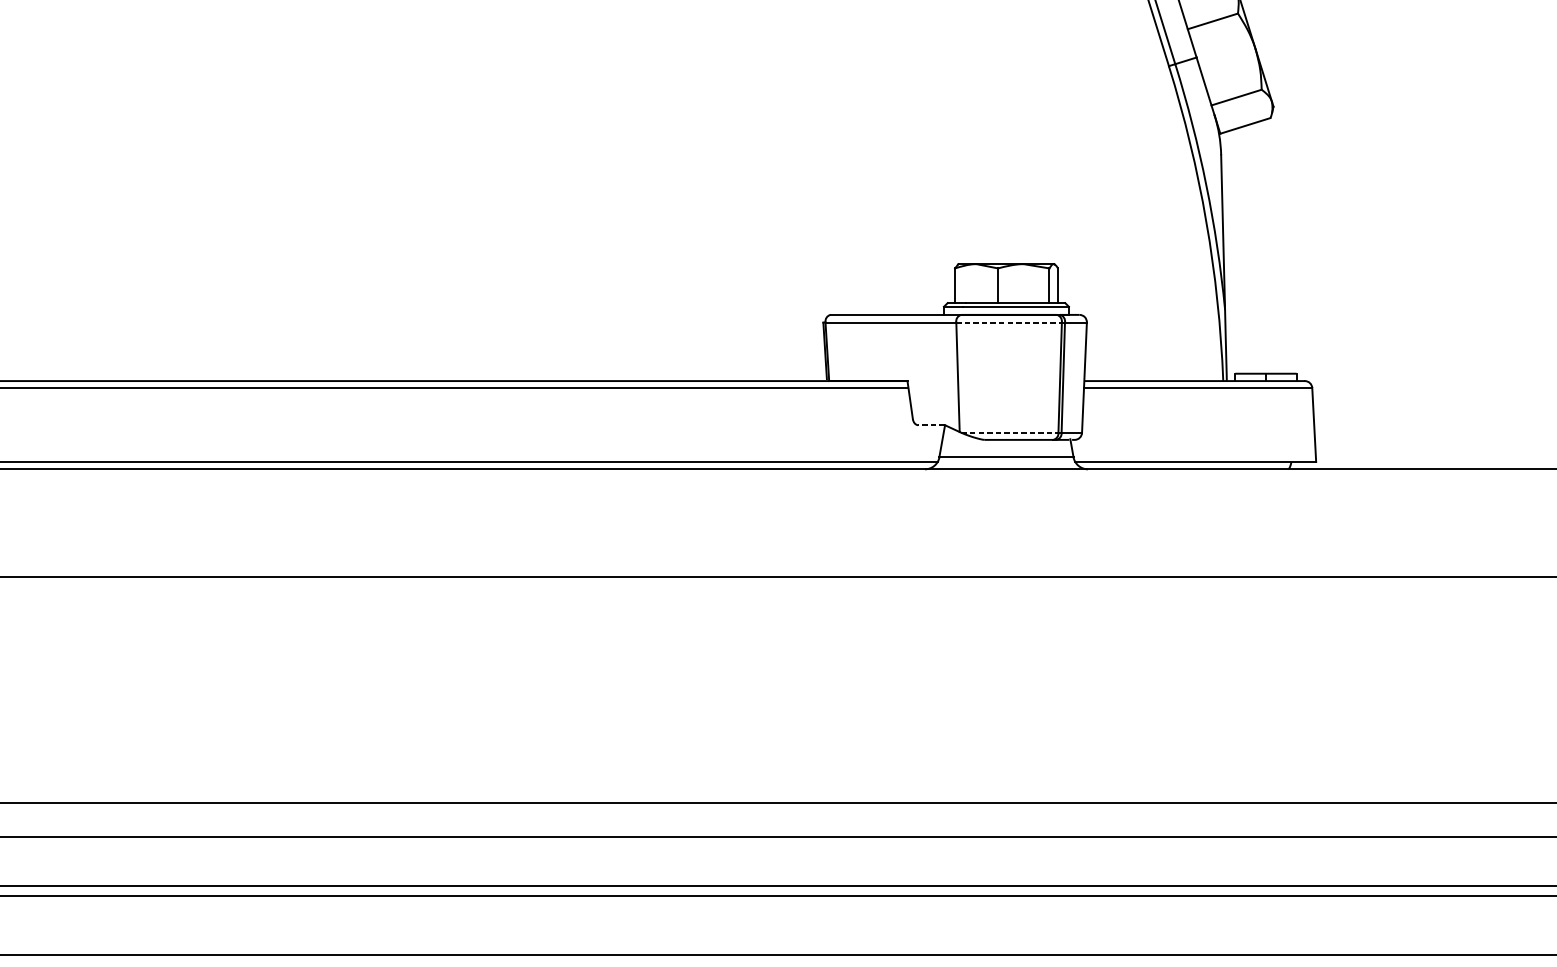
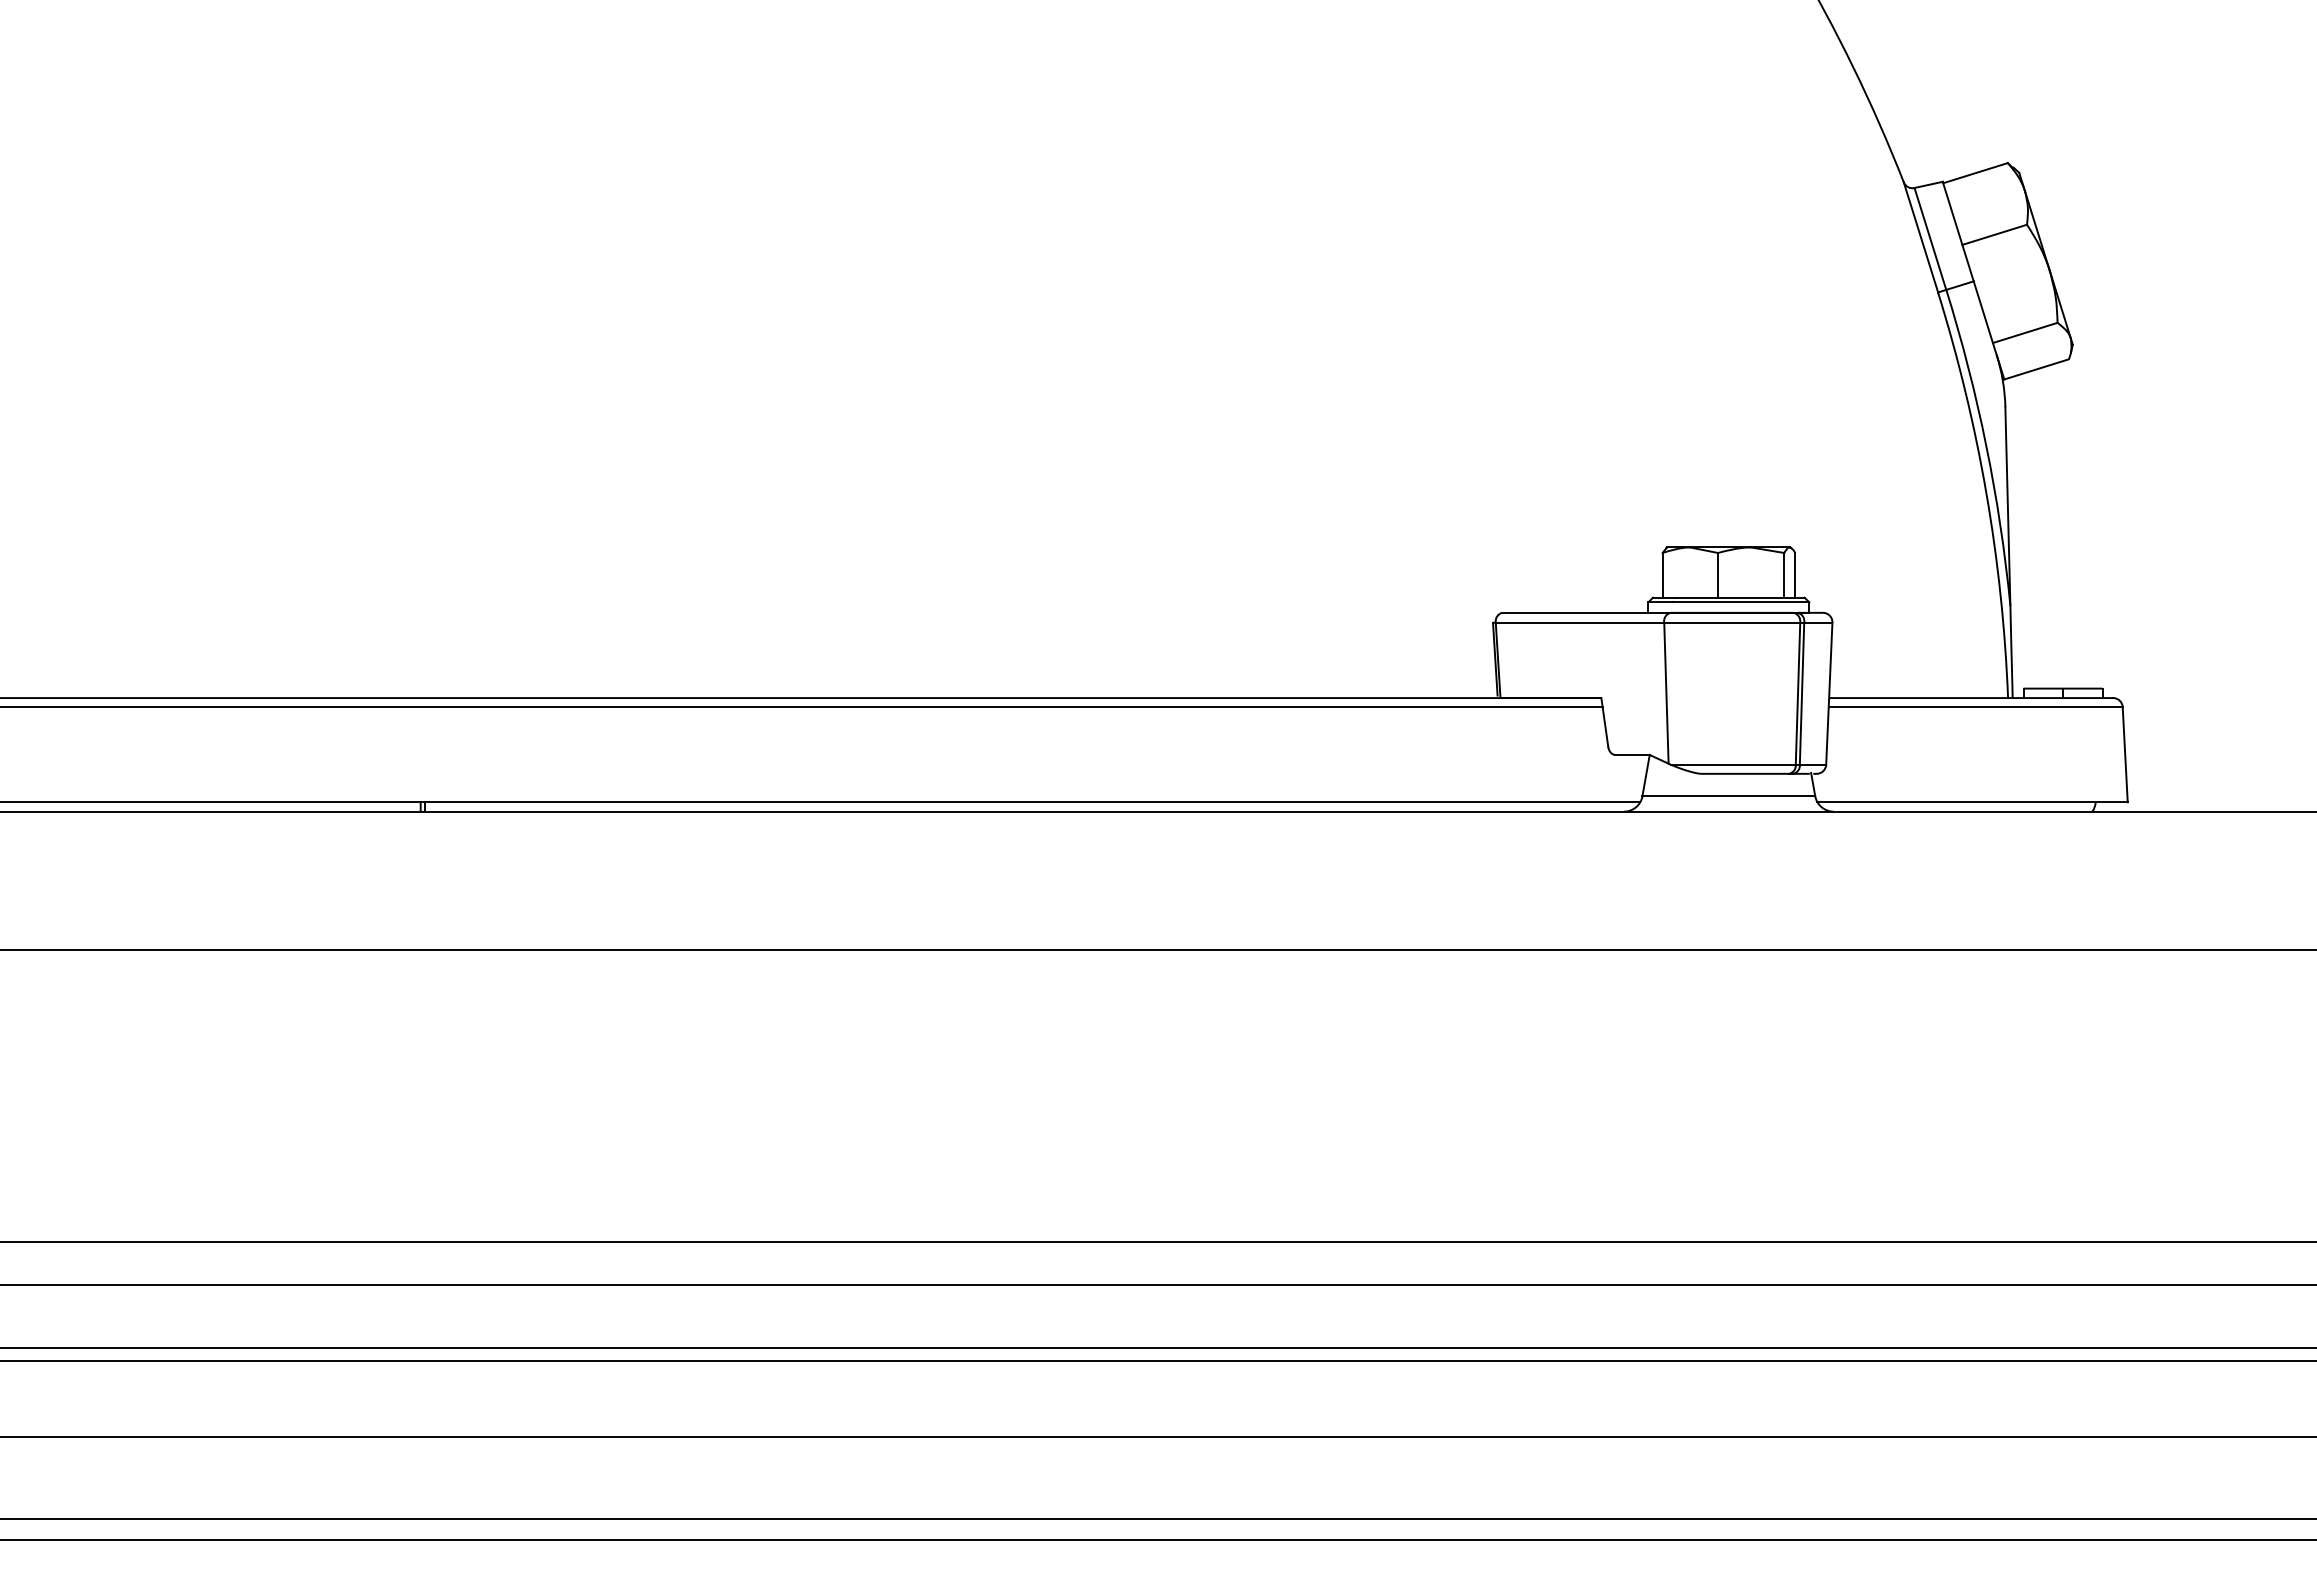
line: (1009, 322) -> (1732, 622), dashed -> solid
line: (930, 424) -> (1631, 754), dashed -> solid
line: (1010, 432) -> (1733, 764), dashed -> solid

